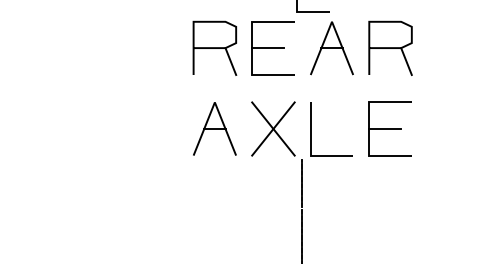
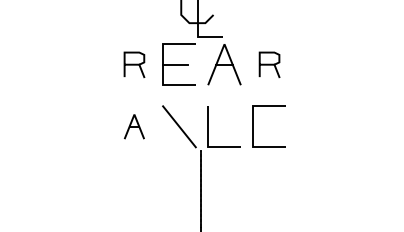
part: (215, 48) -> (134, 64), size x0.6
part: (390, 48) -> (269, 64), size x0.6
part: (215, 128) -> (134, 126), size x0.6
line: (273, 128) -> (179, 126), removed
line: (385, 128) -> (265, 126), removed

